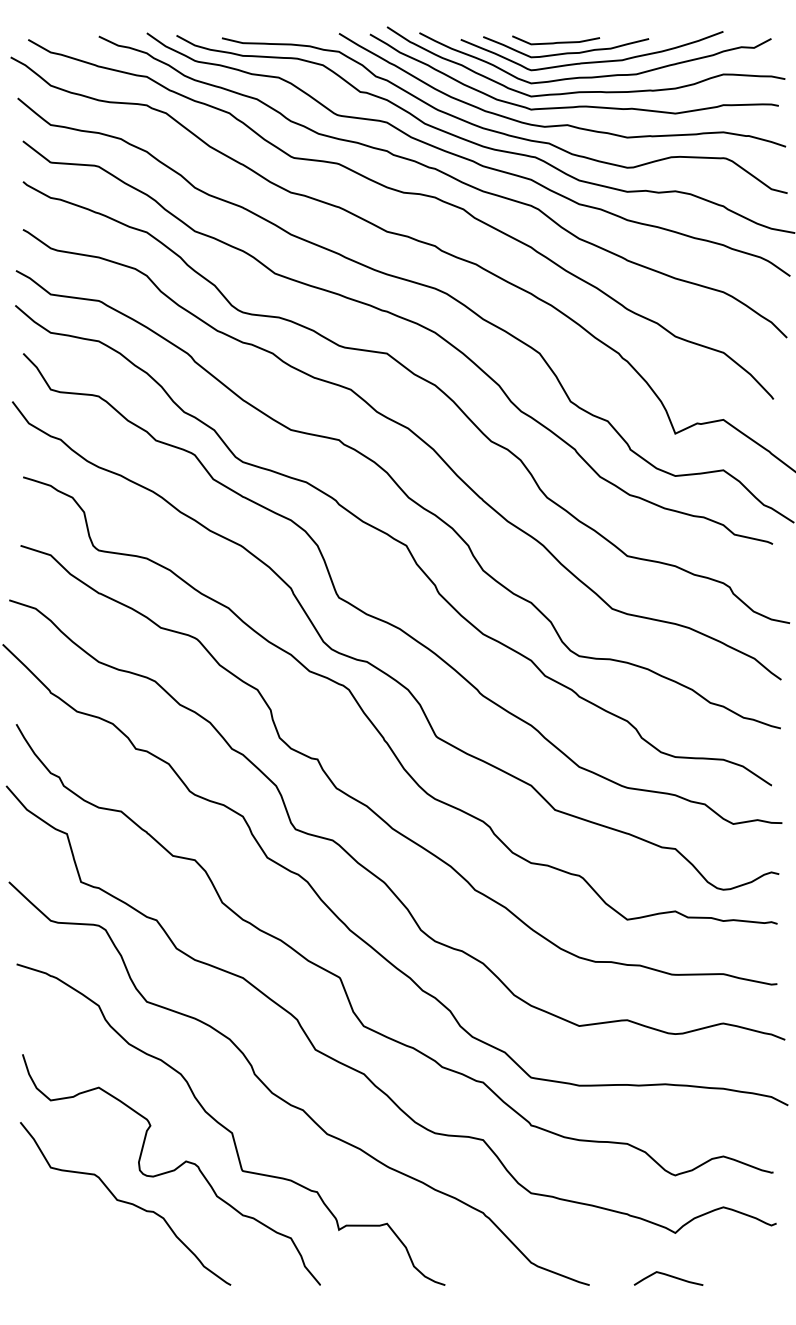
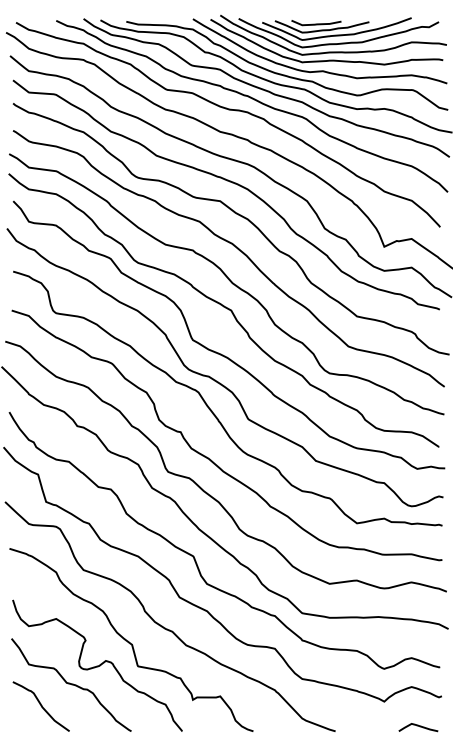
curve: (71, 1241) -> (40, 706), added
curve: (668, 1276) -> (418, 726), moved

